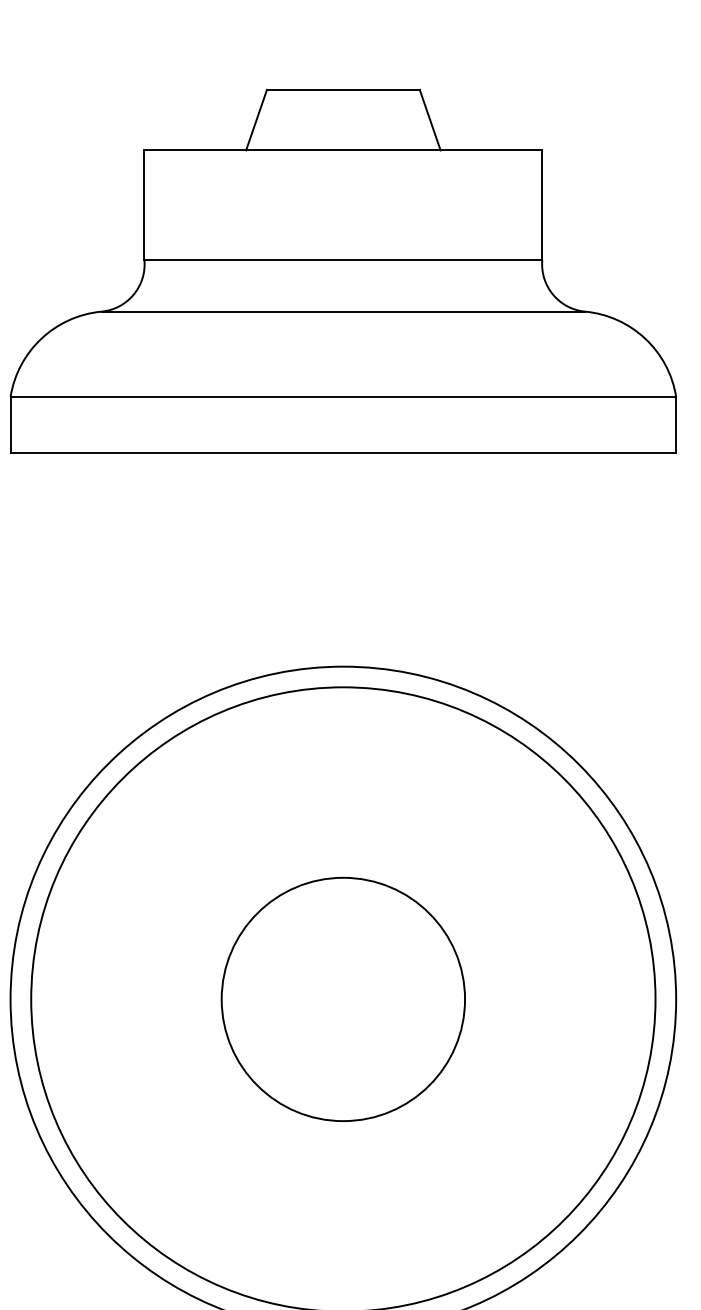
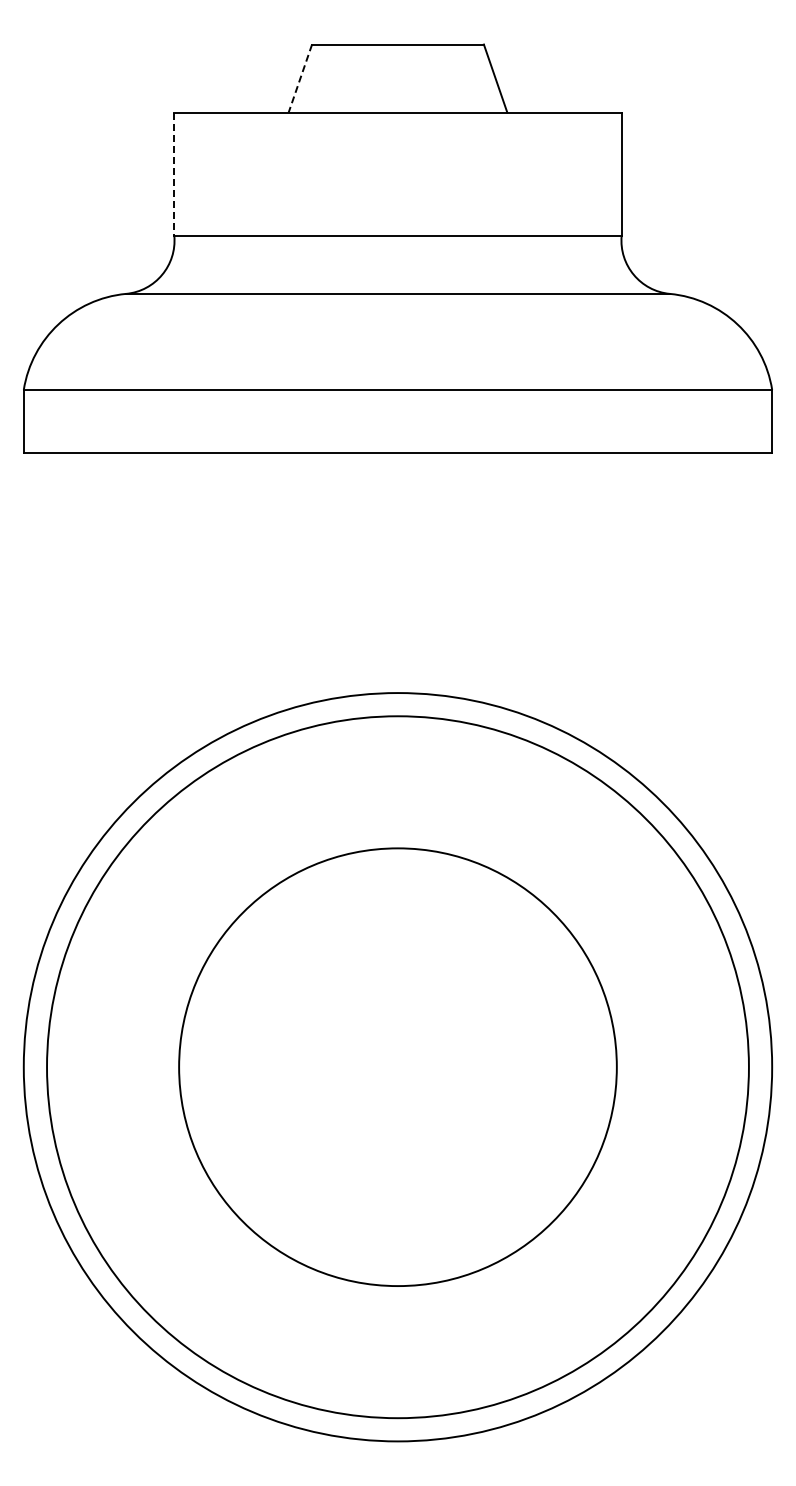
line: (256, 120) -> (300, 78), solid -> dashed
line: (144, 205) -> (174, 174), solid -> dashed
circle: (342, 999) -> (397, 1067), size x1.6

